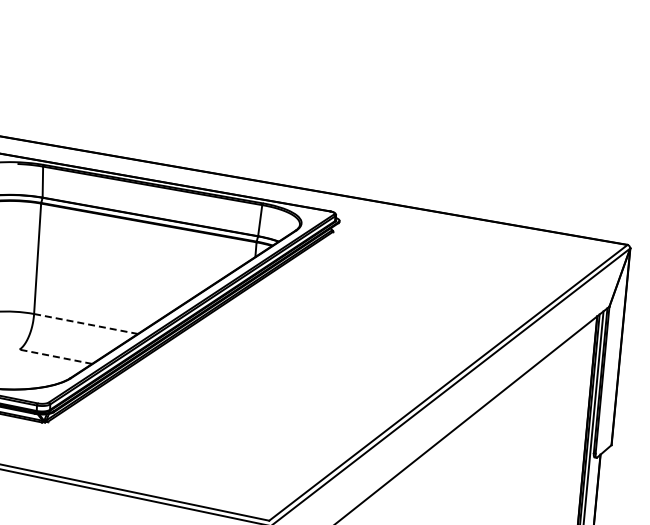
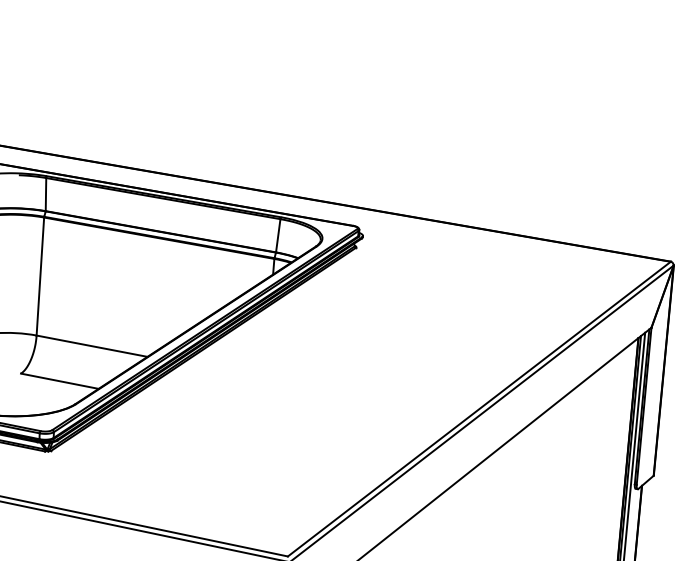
line: (86, 323) -> (92, 345), dashed -> solid
line: (55, 356) -> (59, 380), dashed -> solid

